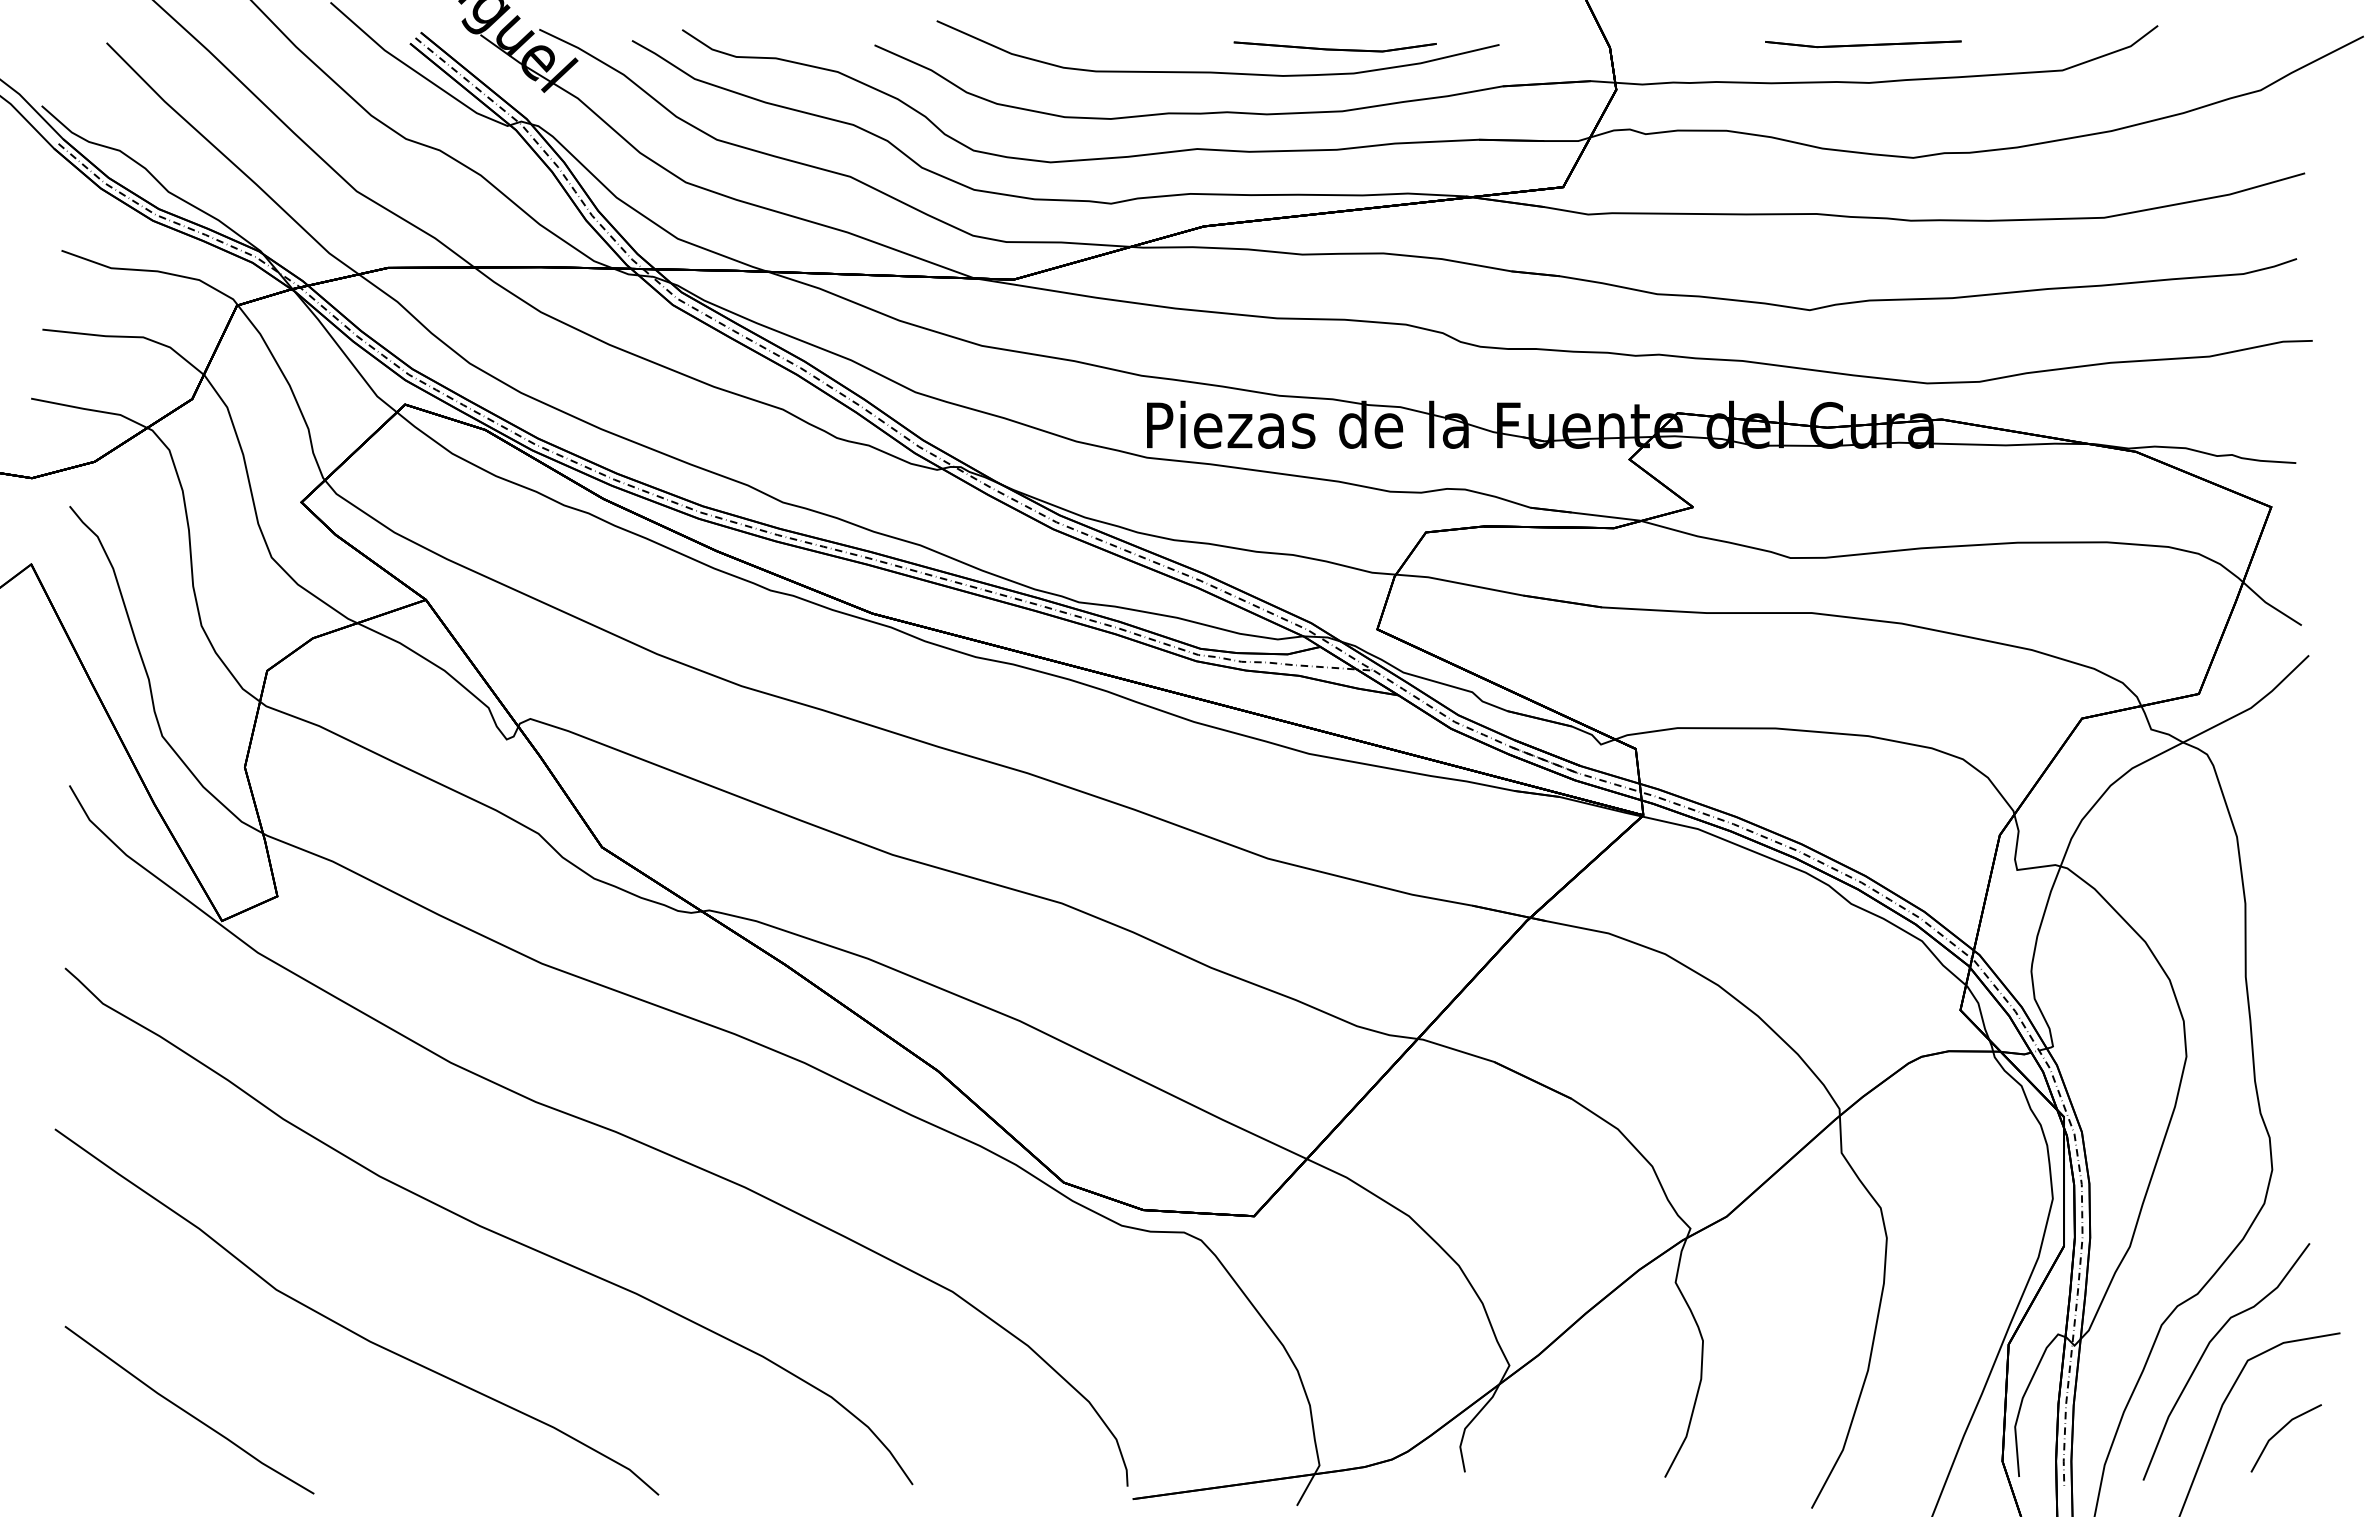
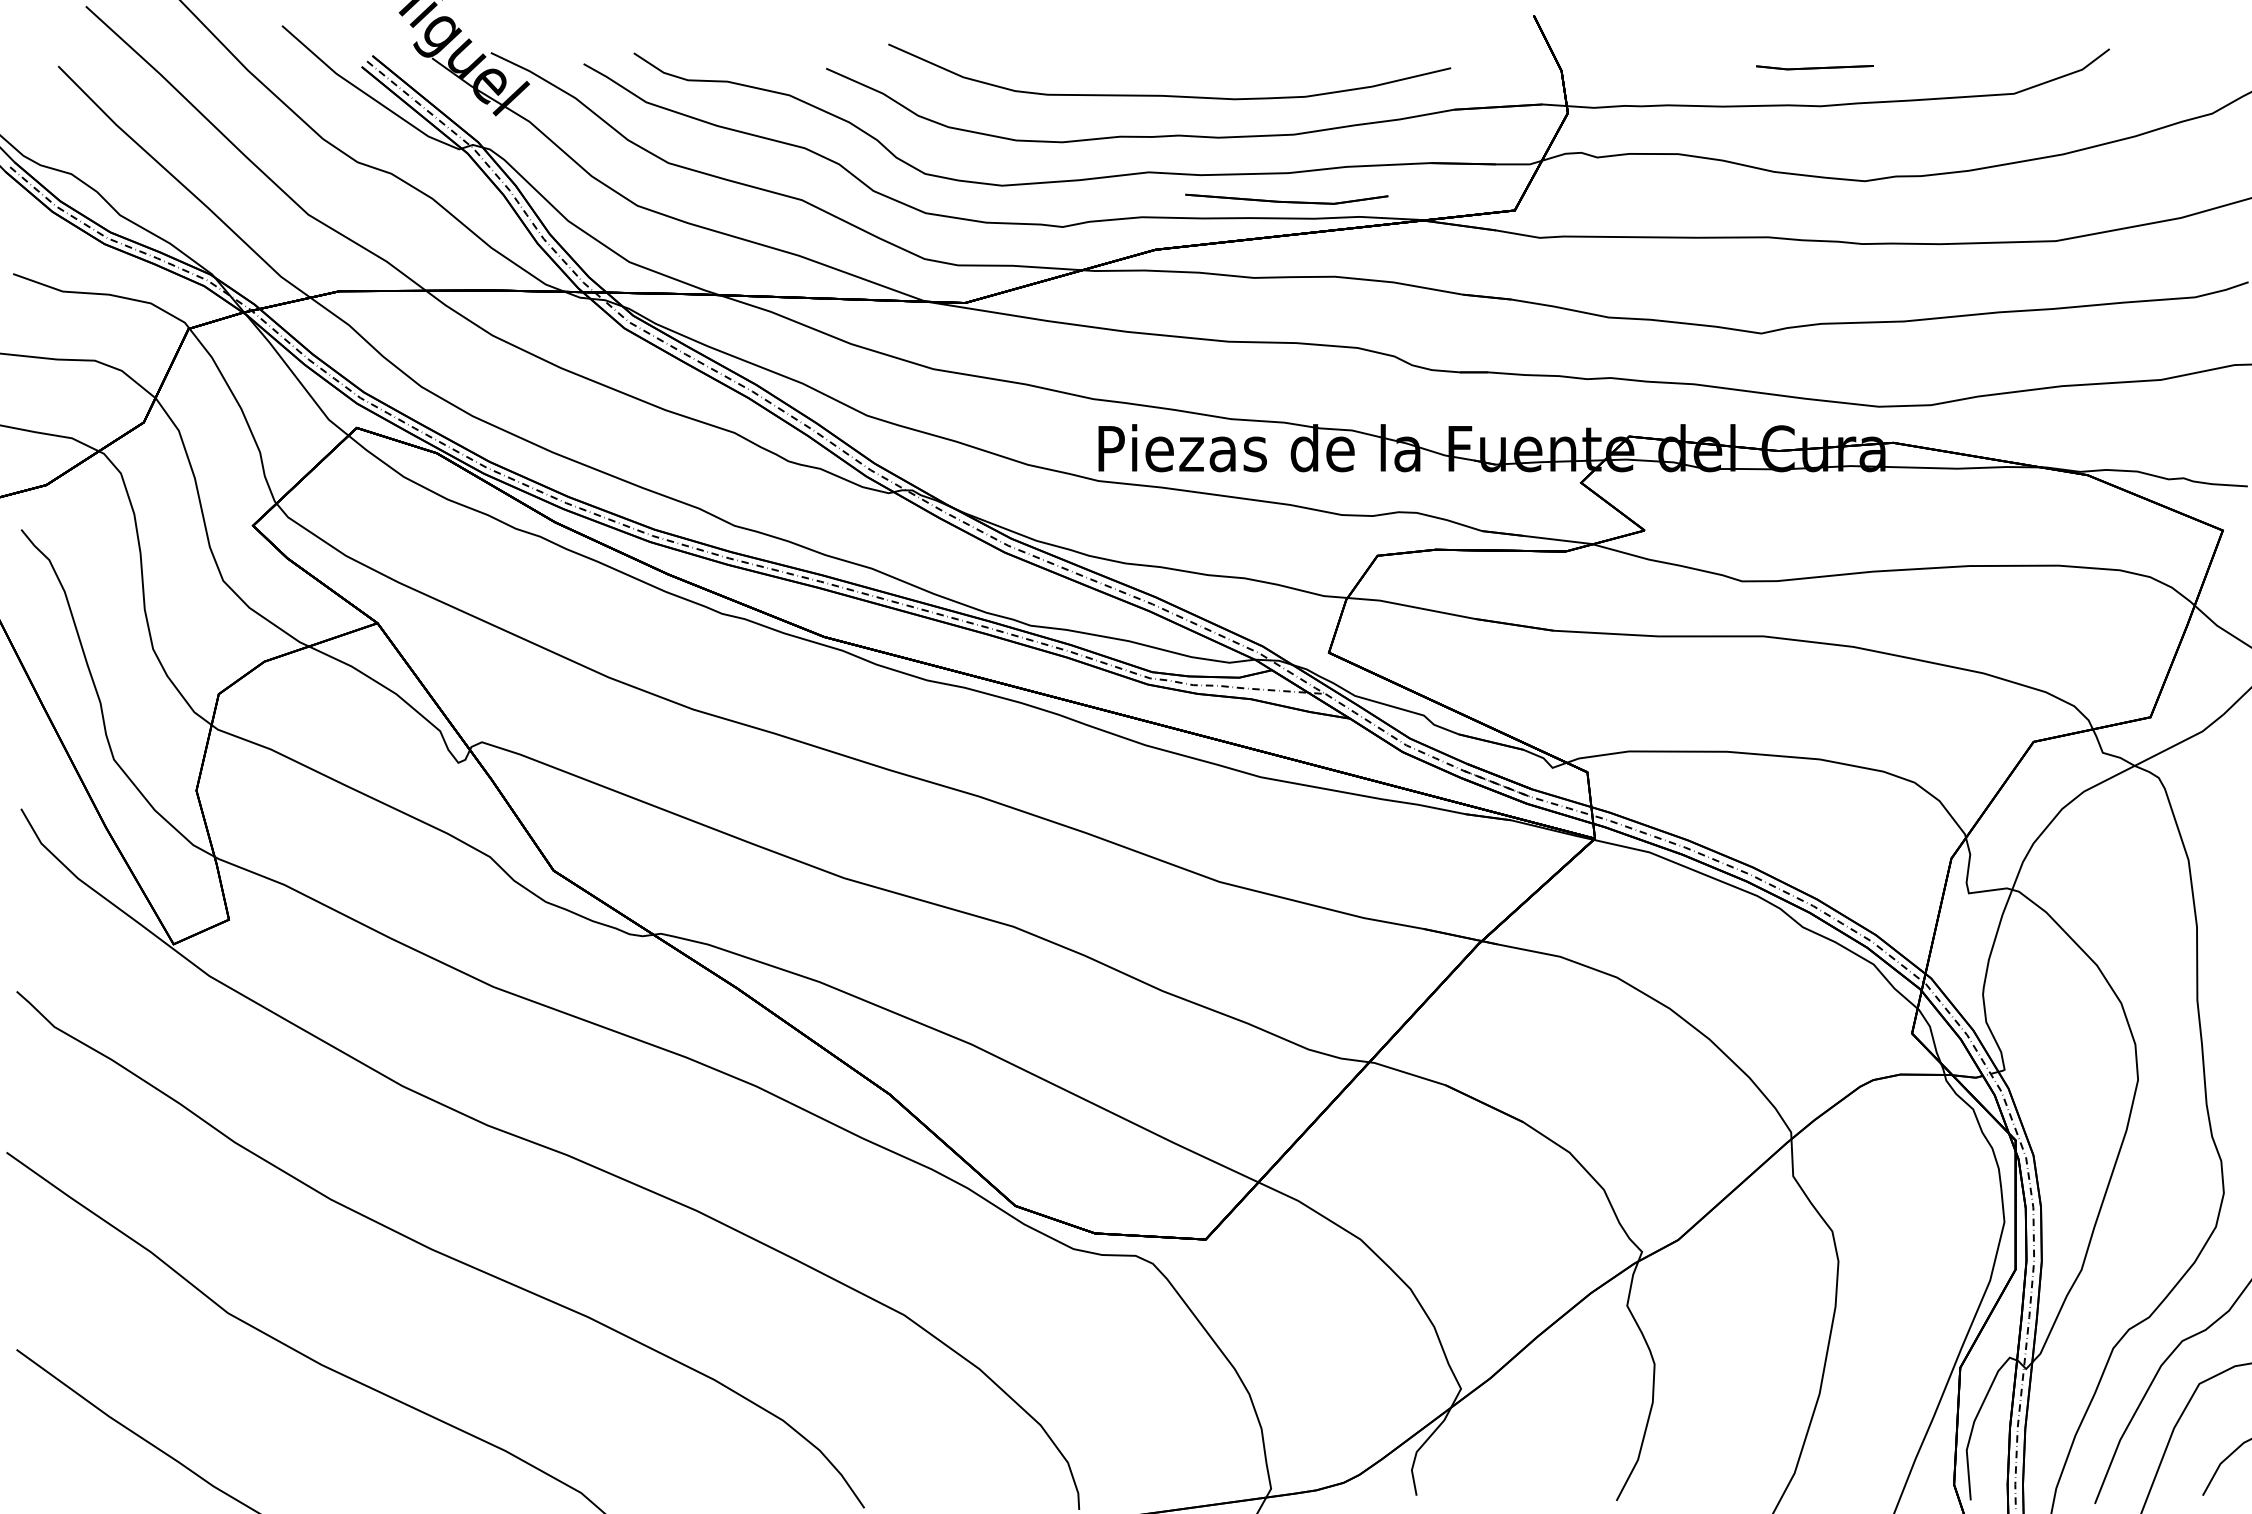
part: (1863, 44) -> (1815, 67), size x0.6
part: (1334, 46) -> (1286, 198), moved

